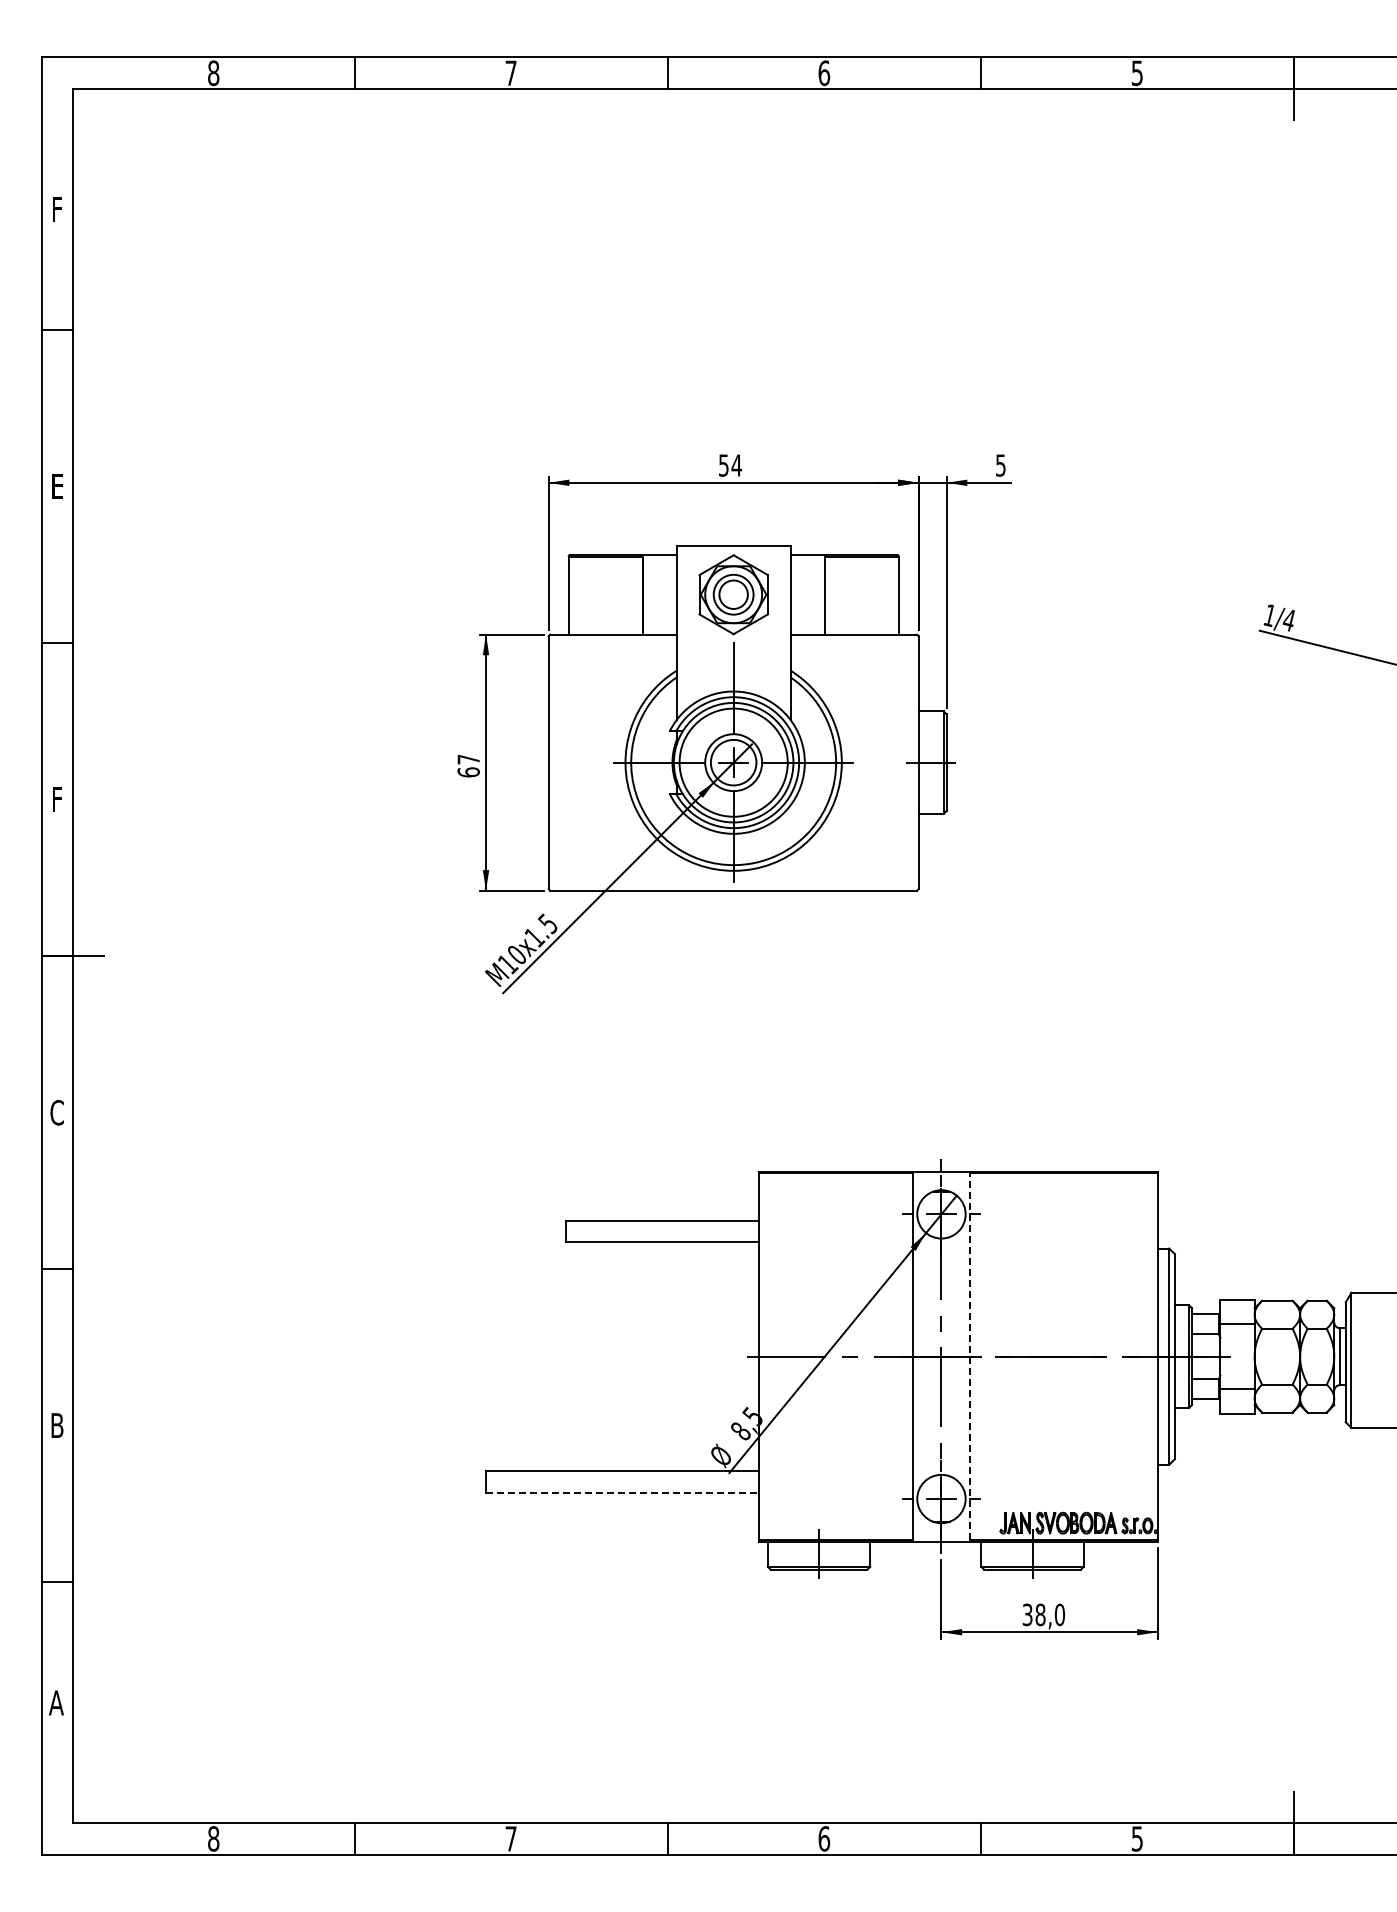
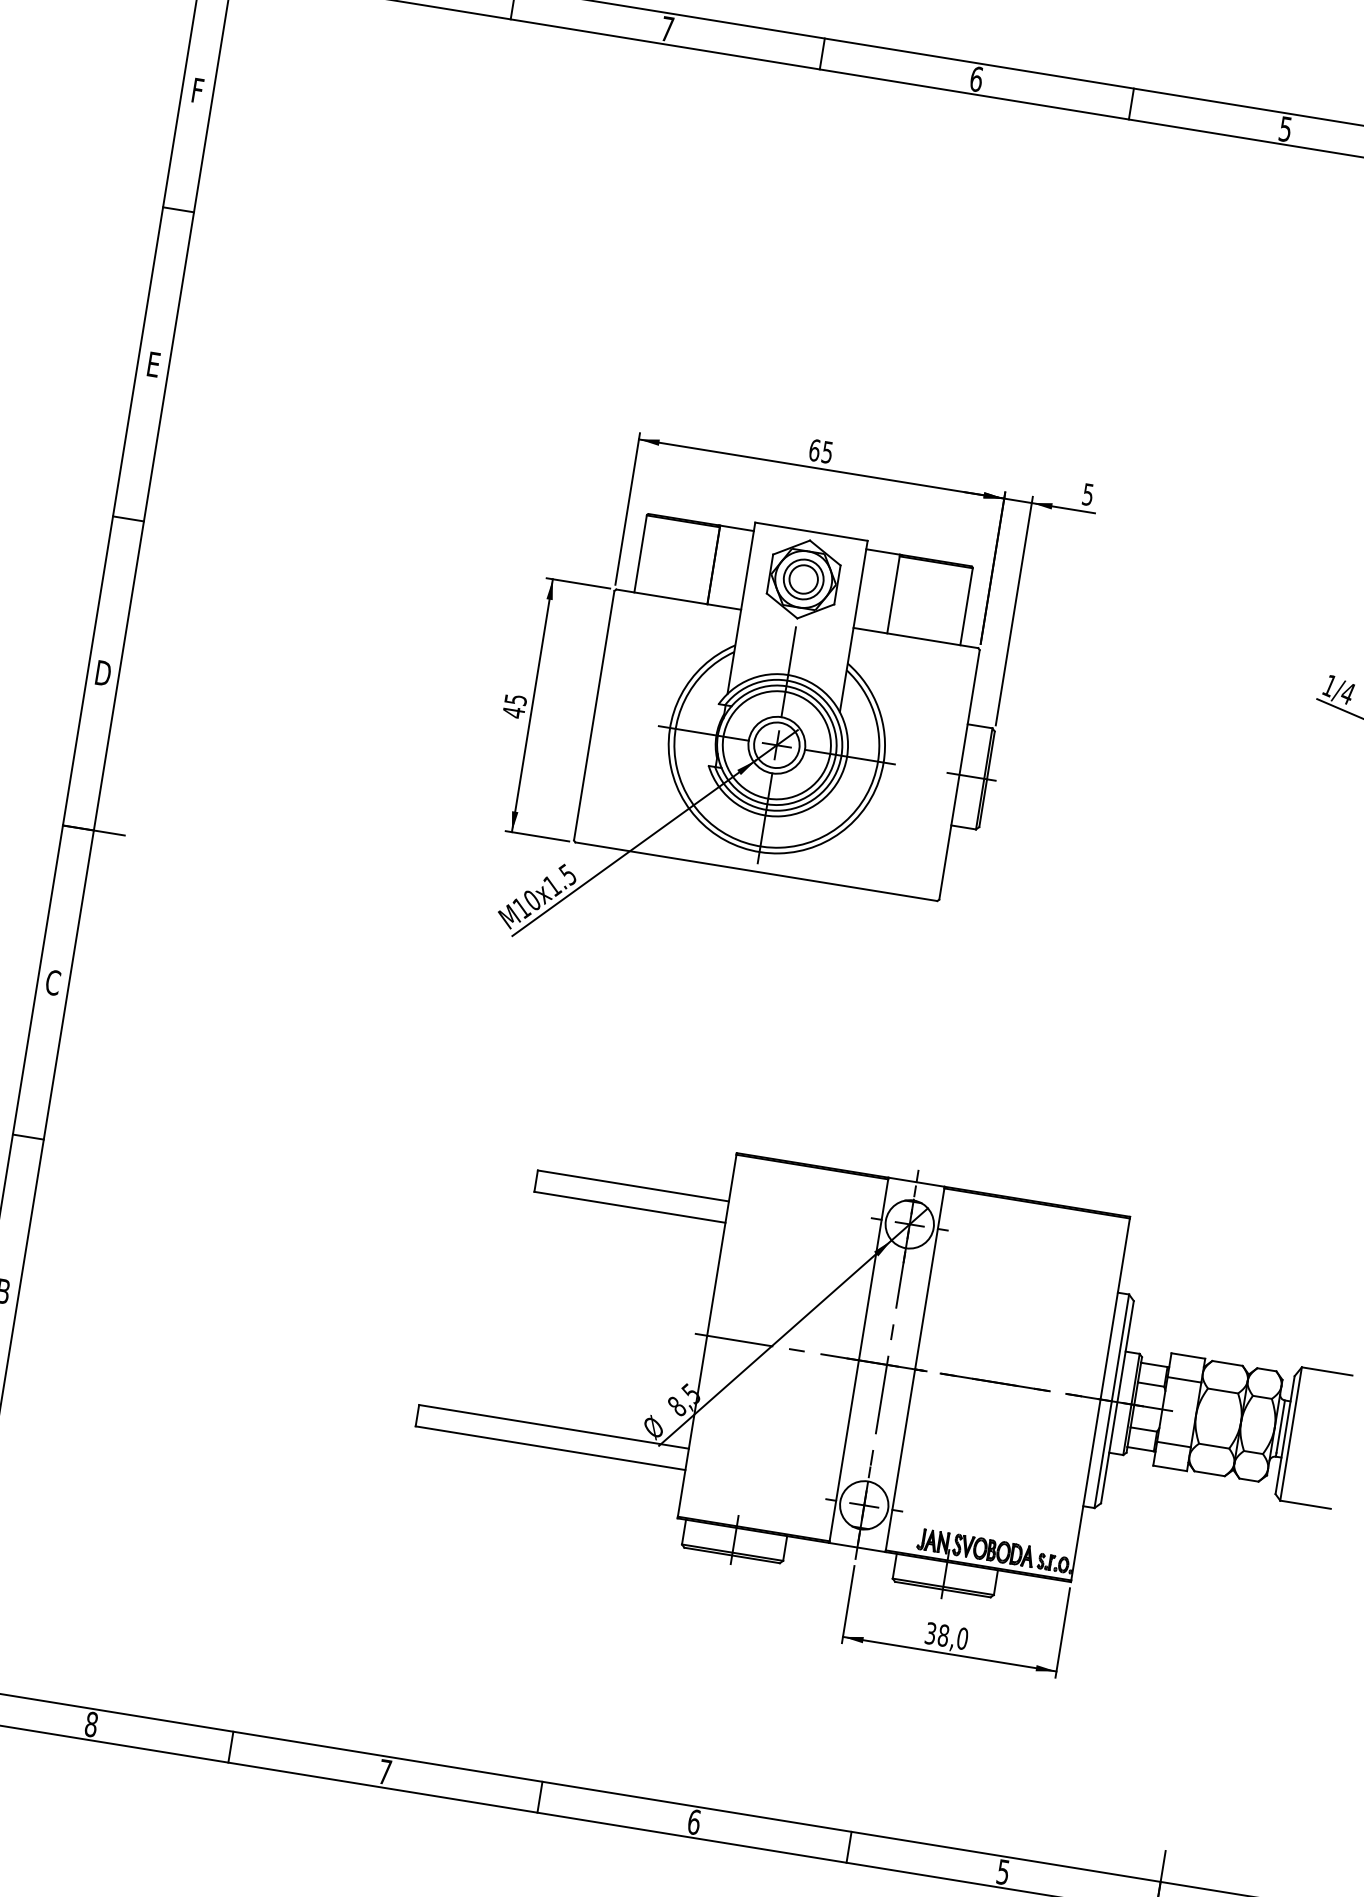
text: (730, 465) -> (821, 451), 54 -> 65
text: (468, 765) -> (514, 705), 67 -> 45
text: (57, 799) -> (103, 673), F -> D
line: (969, 1356) -> (914, 1369), dashed -> solid
line: (622, 1492) -> (550, 1447), dashed -> solid

